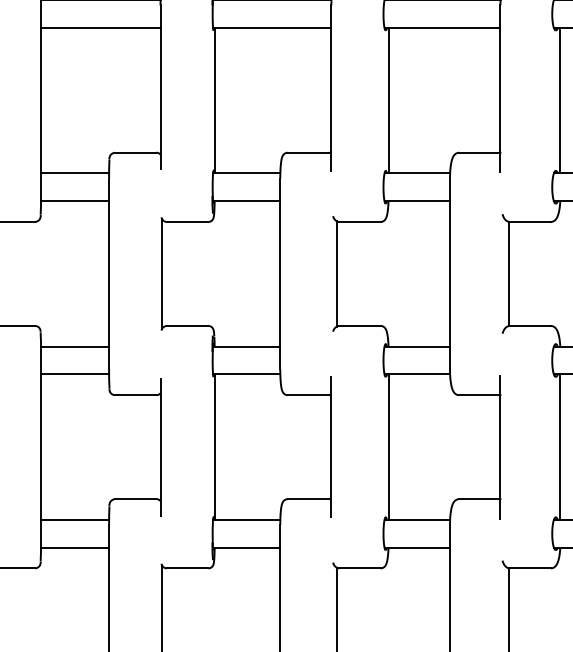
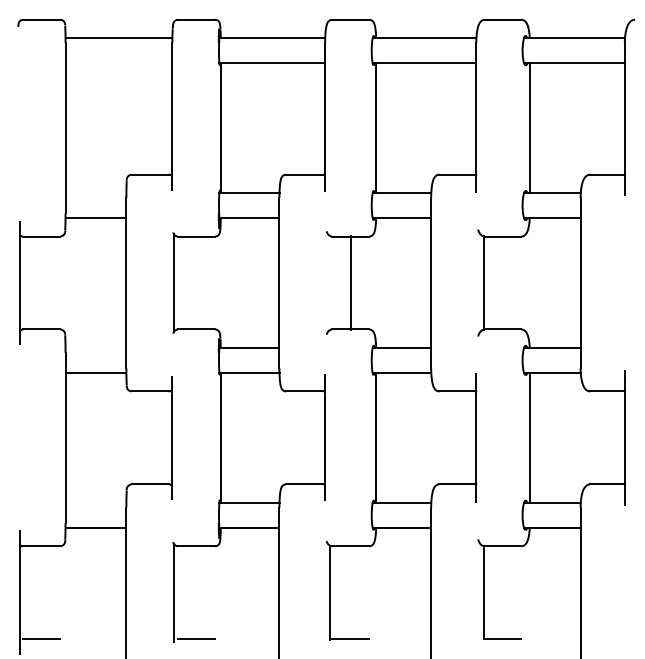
line: (100, 28) -> (118, 63), removed
line: (74, 173) -> (95, 193), removed
line: (336, 273) -> (350, 282), moved
line: (74, 347) -> (95, 348), removed
line: (74, 519) -> (95, 502), removed

